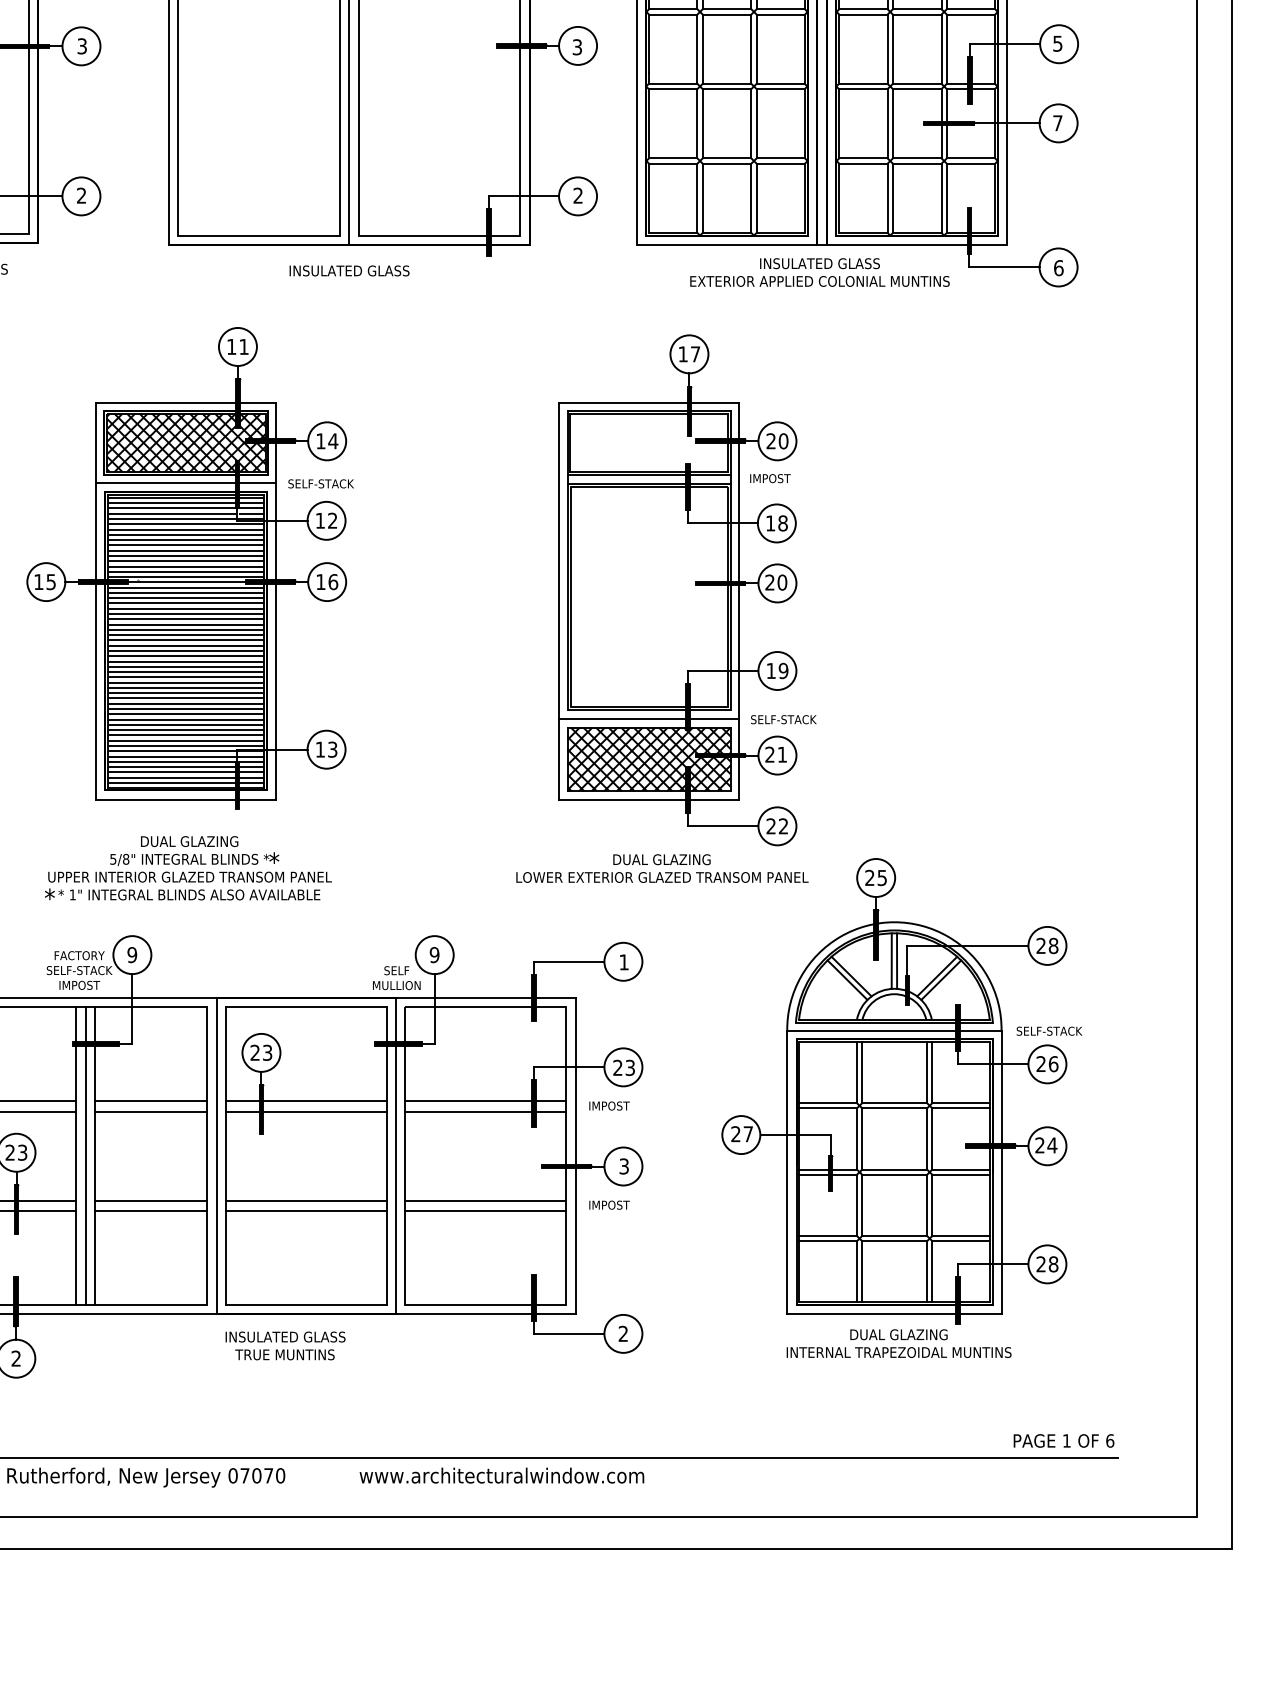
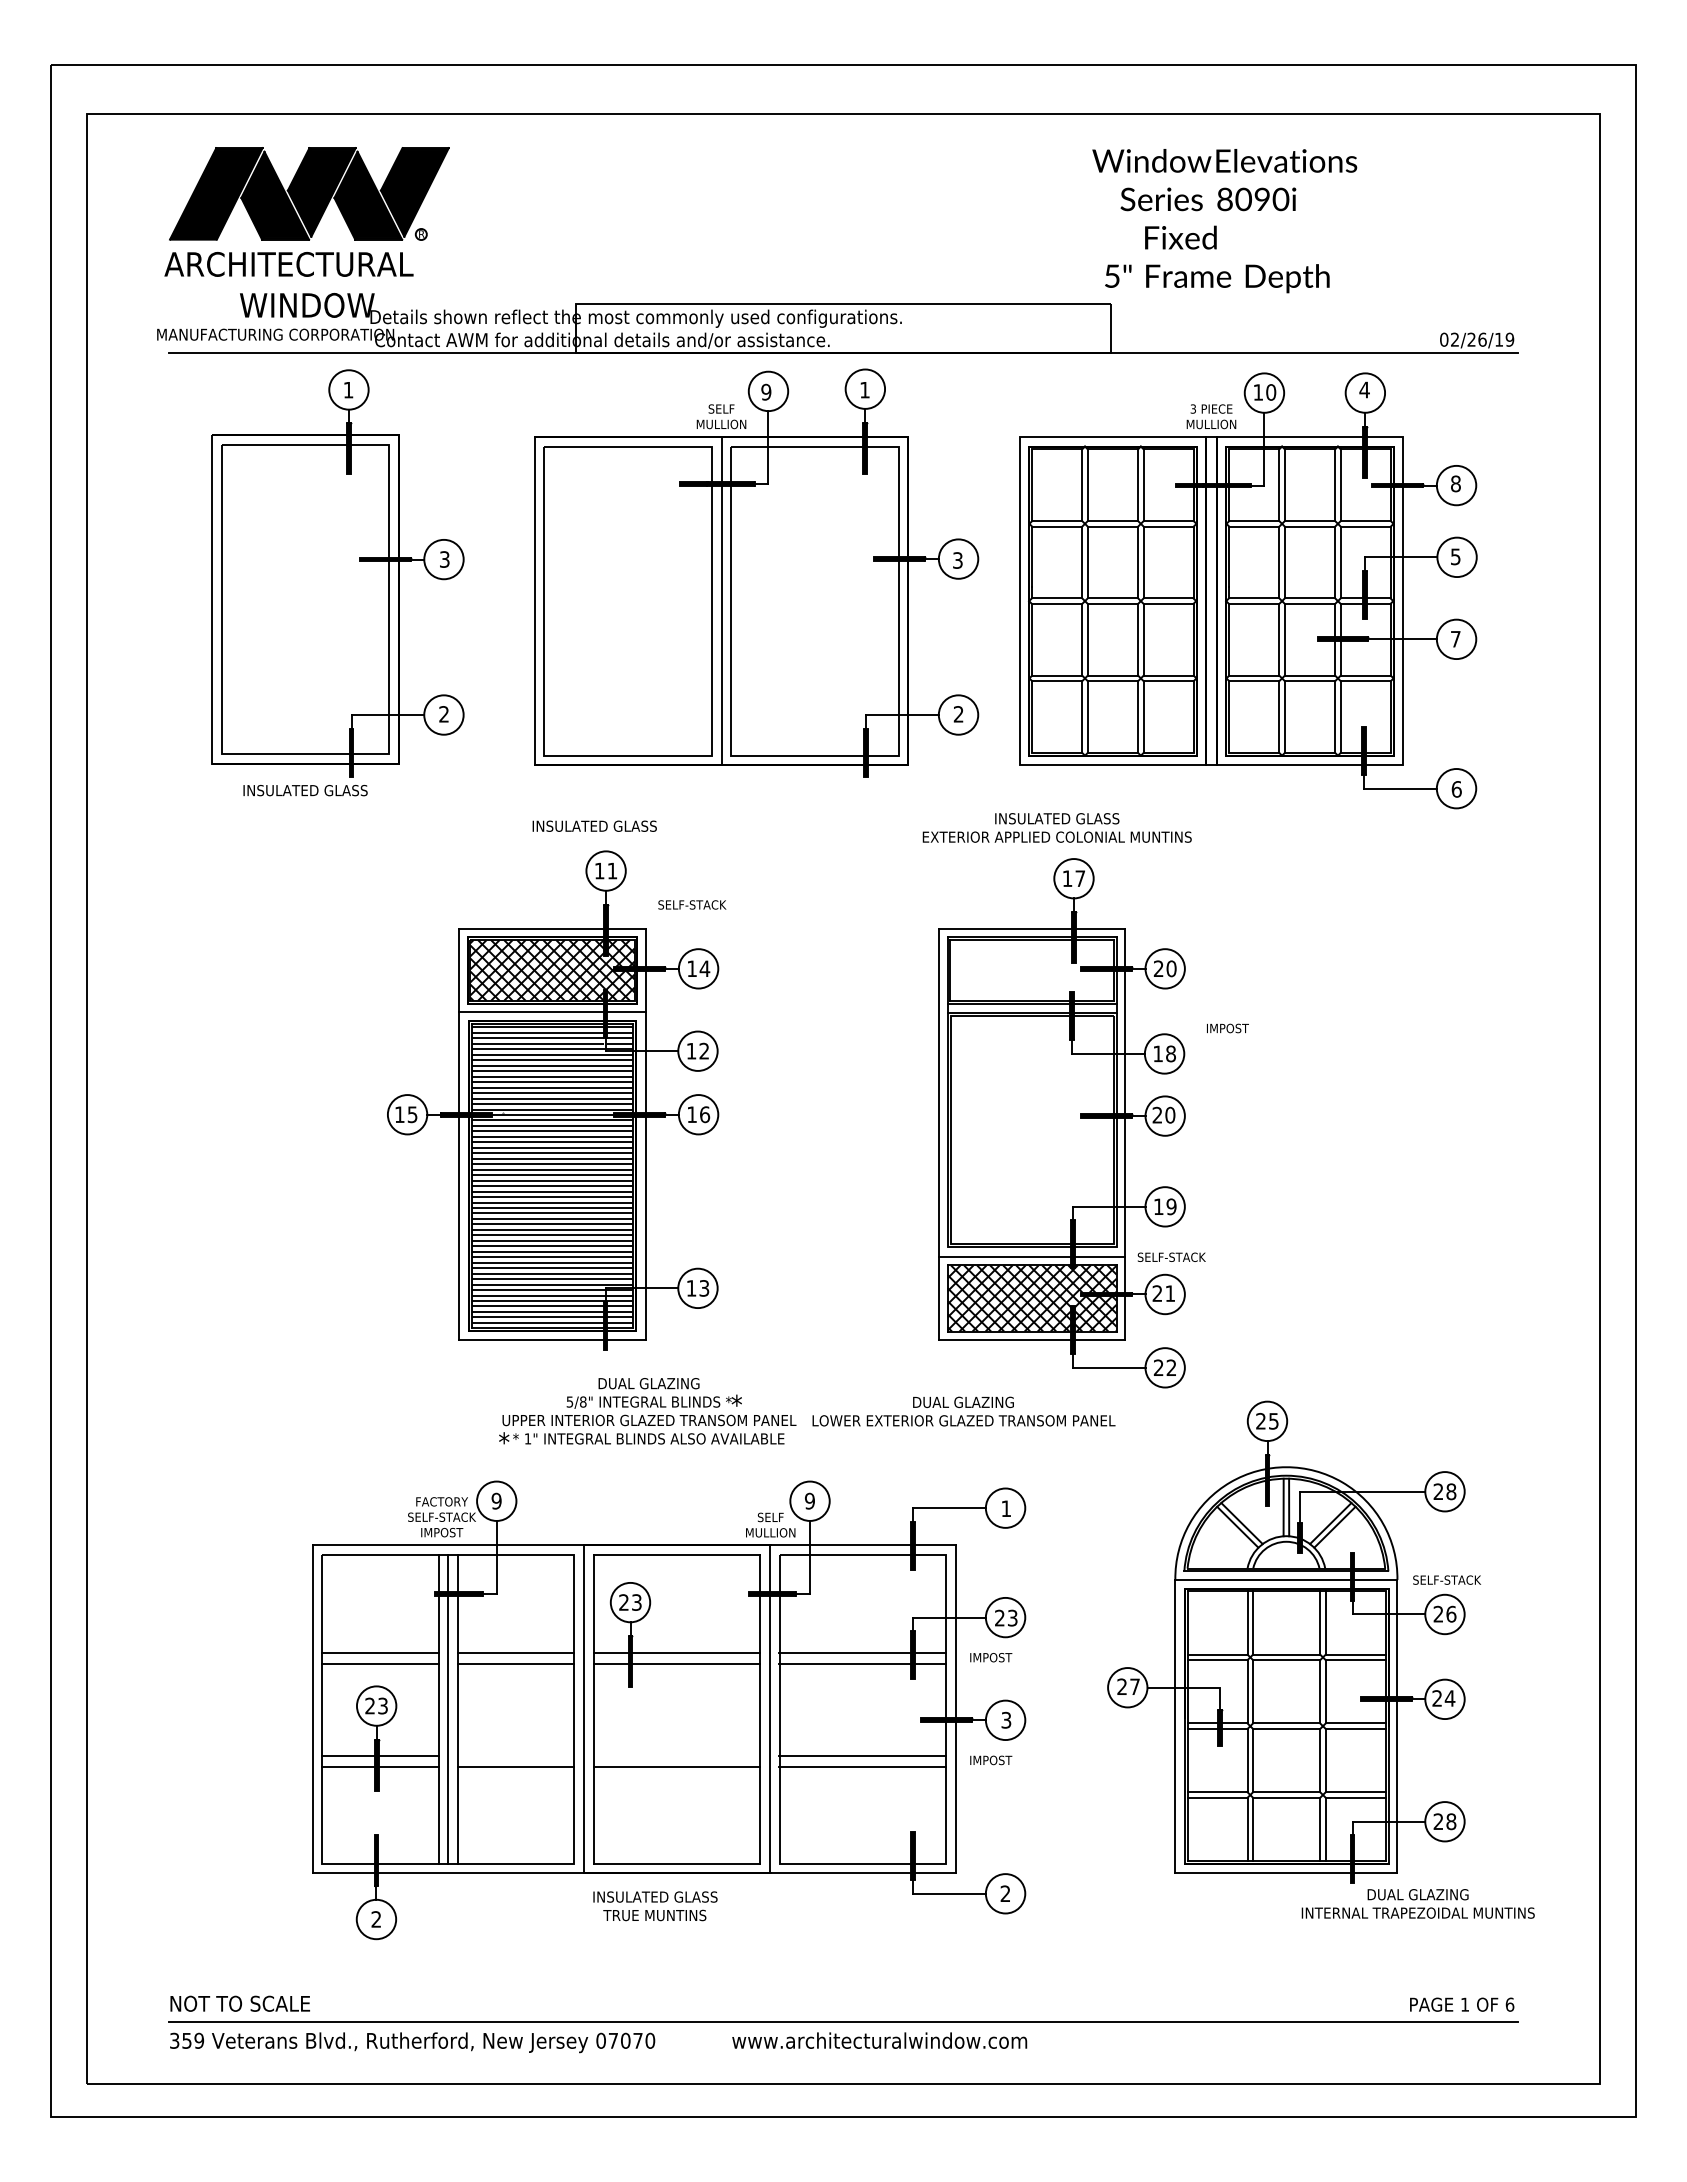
text: (349, 270) -> (594, 825), moved
text: (819, 272) -> (1056, 827), moved
text: (770, 478) -> (1227, 1028), moved
text: (321, 483) -> (692, 904), moved
text: (188, 868) -> (647, 1411), moved
text: (661, 868) -> (963, 1411), moved
line: (150, 1200) -> (515, 1755), removed
line: (305, 1200) -> (676, 1755), removed
text: (898, 1343) -> (1417, 1903), moved

